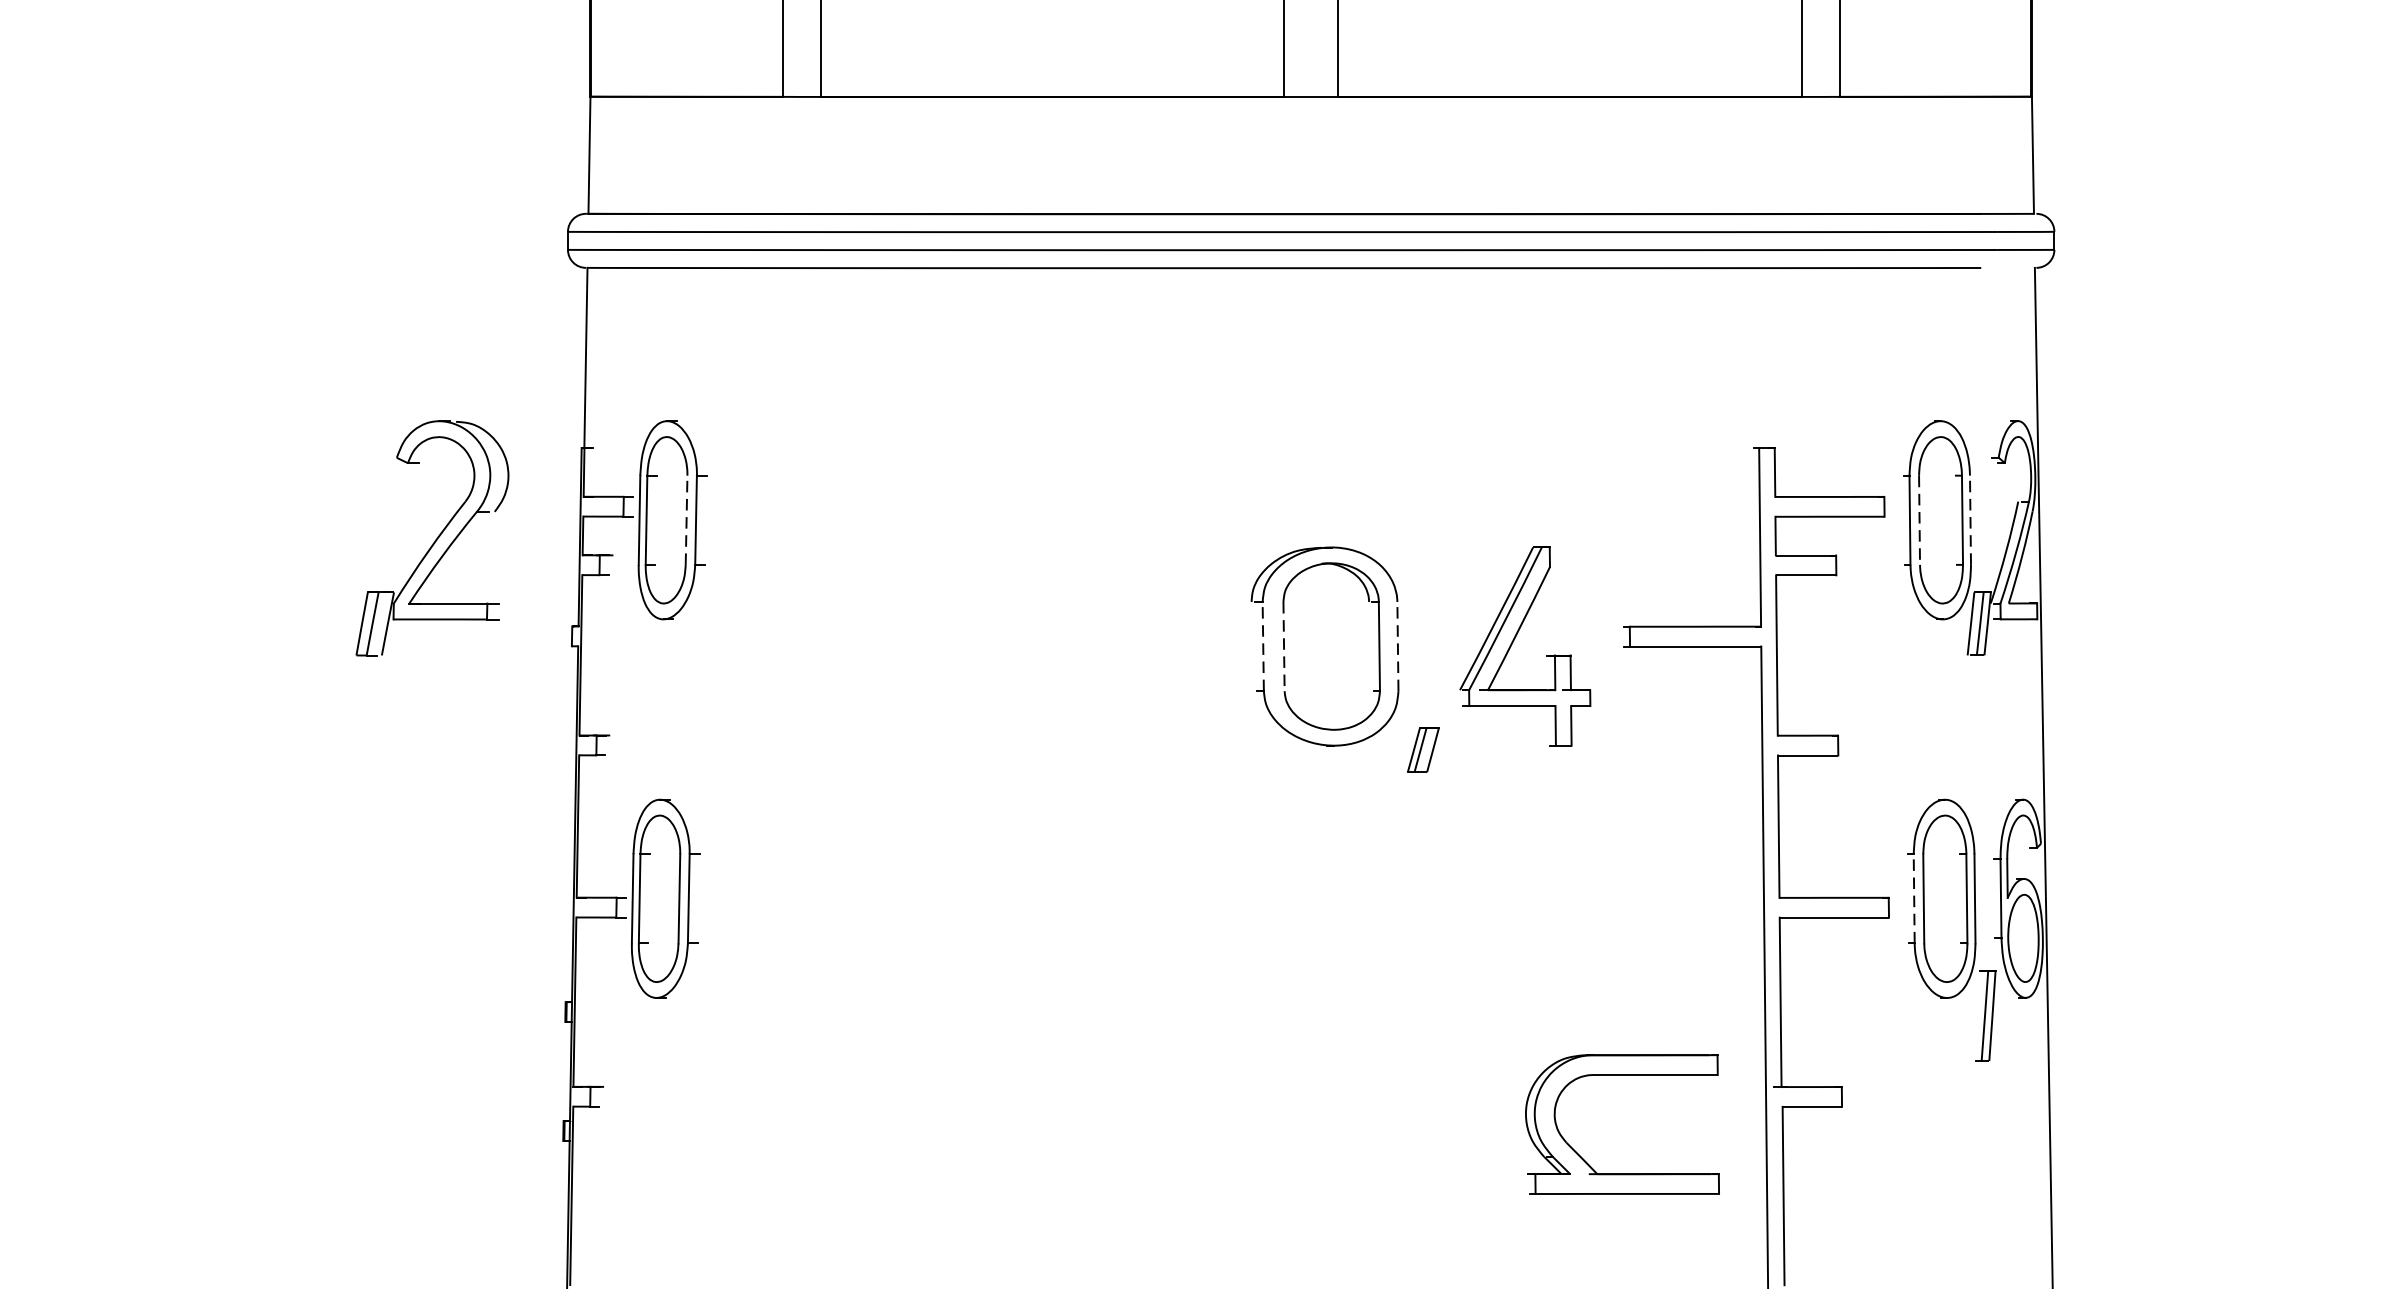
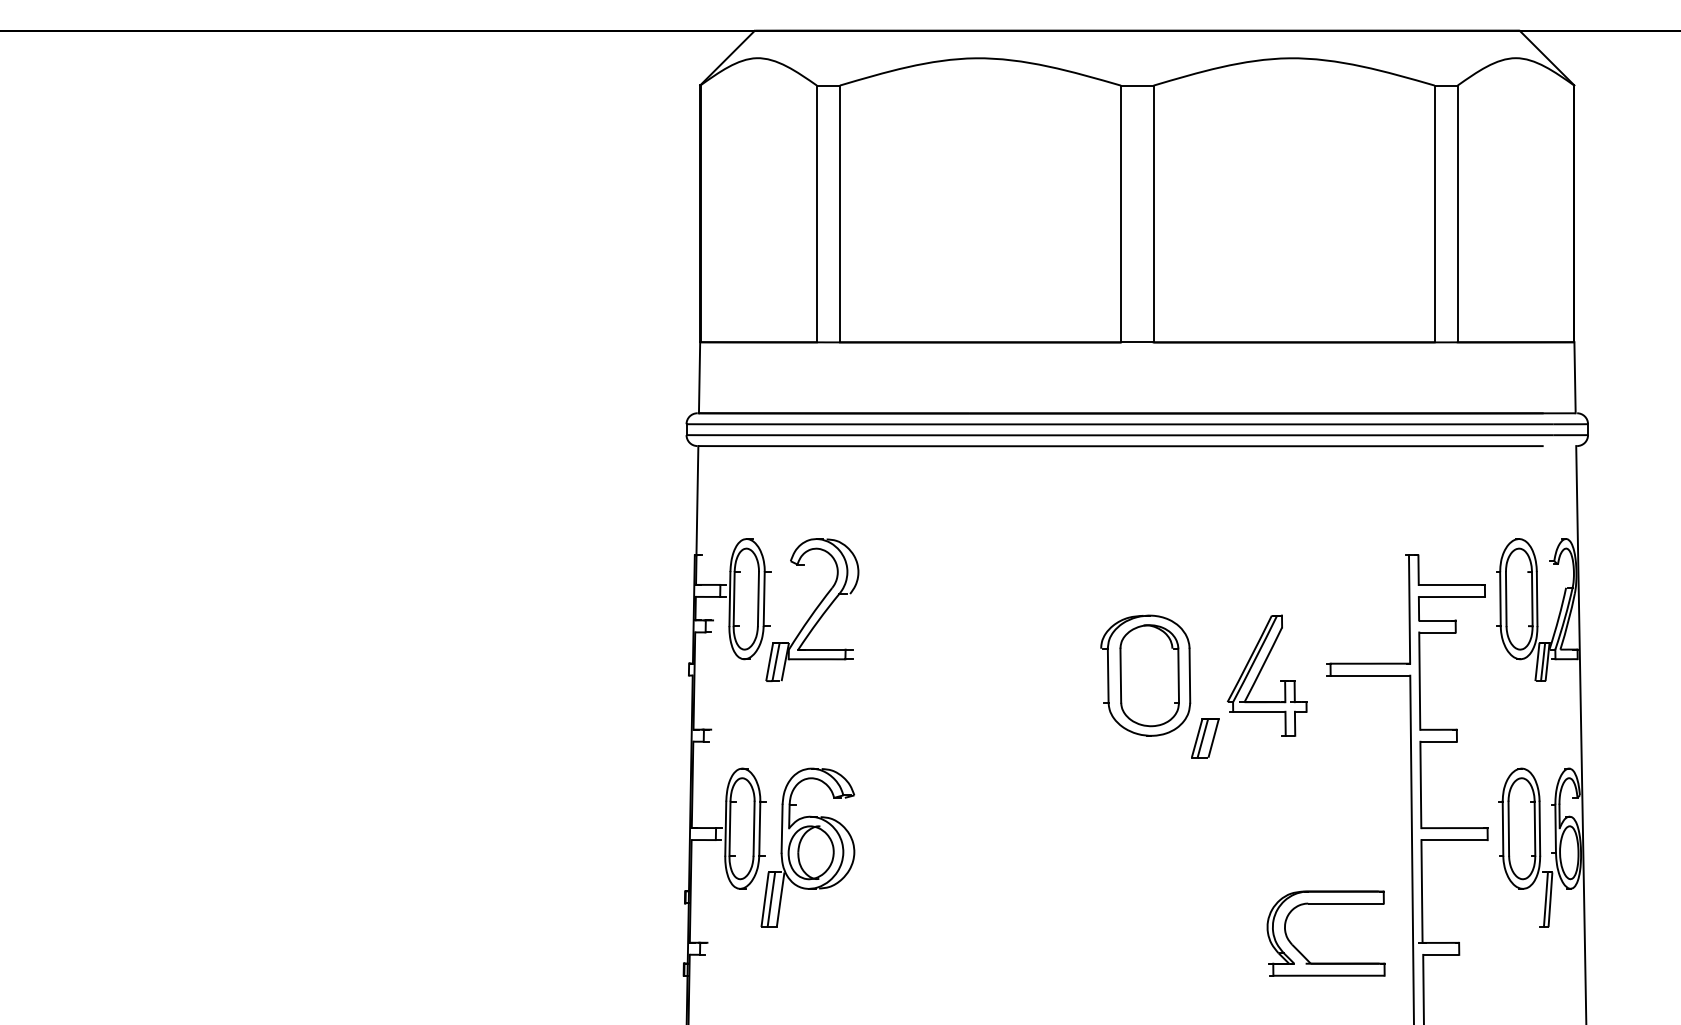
line: (686, 519) -> (758, 598), dashed -> solid
line: (1971, 519) -> (1537, 598), dashed -> solid
line: (1919, 520) -> (1506, 599), dashed -> solid
part: (432, 537) -> (812, 609), moved
line: (1263, 646) -> (1108, 675), dashed -> solid
line: (1397, 646) -> (1189, 675), dashed -> solid
line: (1283, 647) -> (1120, 676), dashed -> solid
part: (1423, 750) -> (1205, 738), size x1.43
line: (1915, 898) -> (1503, 828), dashed -> solid
part: (767, 929) -> (807, 847), added
part: (1621, 1076) -> (1325, 904), moved

